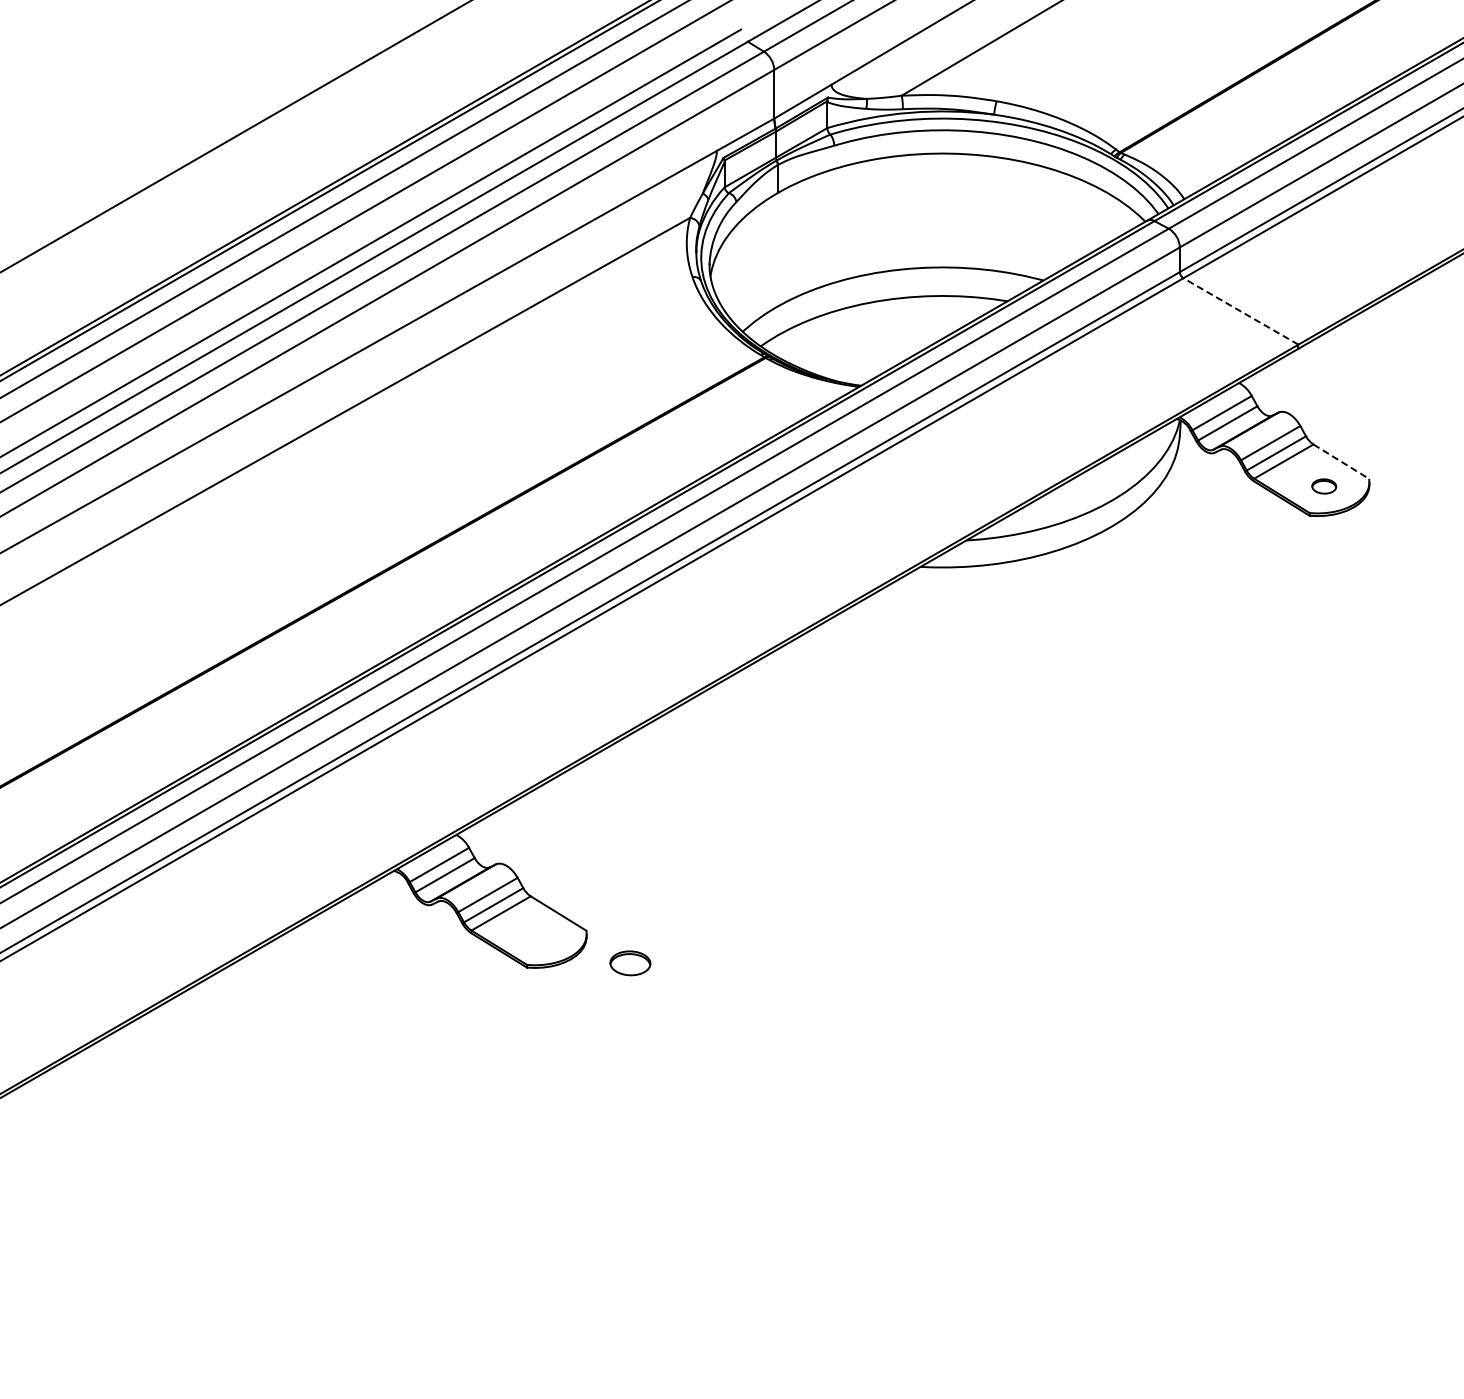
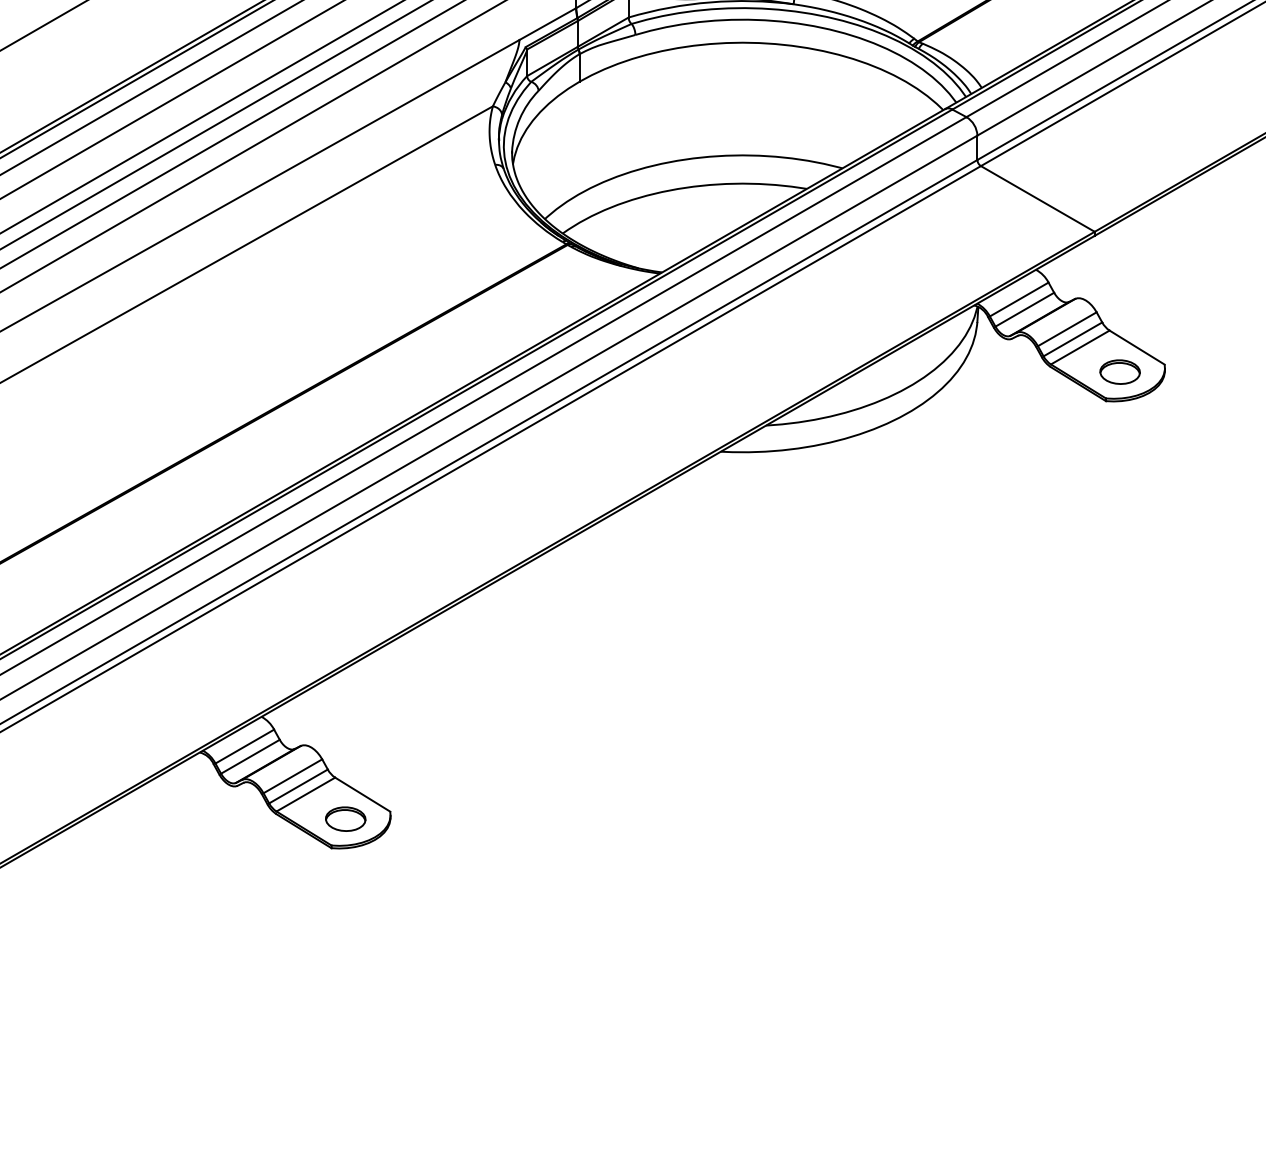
line: (1240, 311) -> (1037, 198), dashed -> solid
line: (1341, 461) -> (1137, 347), dashed -> solid
part: (1324, 486) -> (1120, 372), size x1.67
part: (630, 963) -> (345, 819), moved

